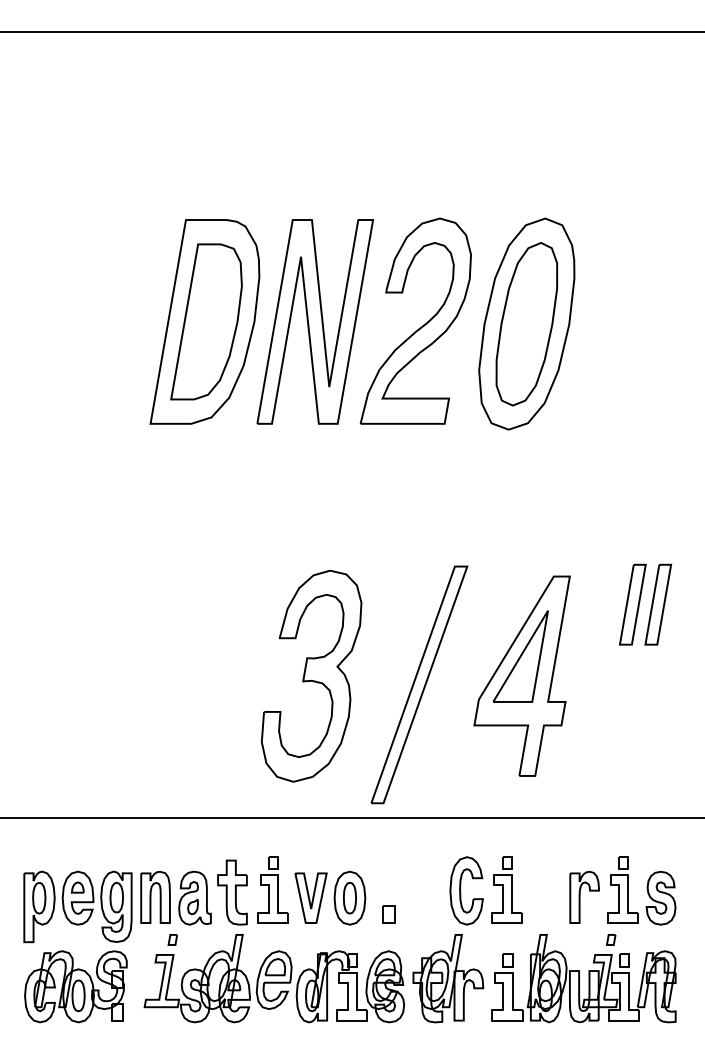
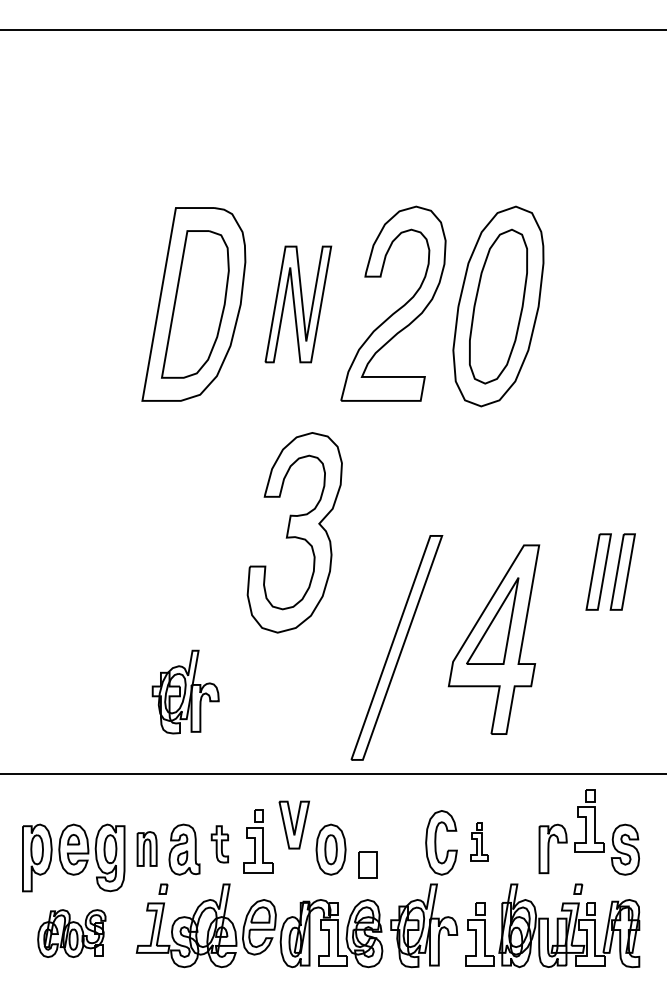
part: (315, 321) -> (298, 304), size x0.6
part: (311, 675) -> (294, 532), moved
part: (196, 731) -> (185, 691), added
part: (506, 889) -> (479, 841), size x0.6
part: (622, 889) -> (588, 820), moved
part: (232, 892) -> (219, 844), size x0.6
part: (155, 897) -> (147, 849), size x0.7
part: (310, 897) -> (293, 824), moved
part: (388, 914) -> (367, 865), size x1.6
part: (75, 986) -> (71, 933), size x0.7

